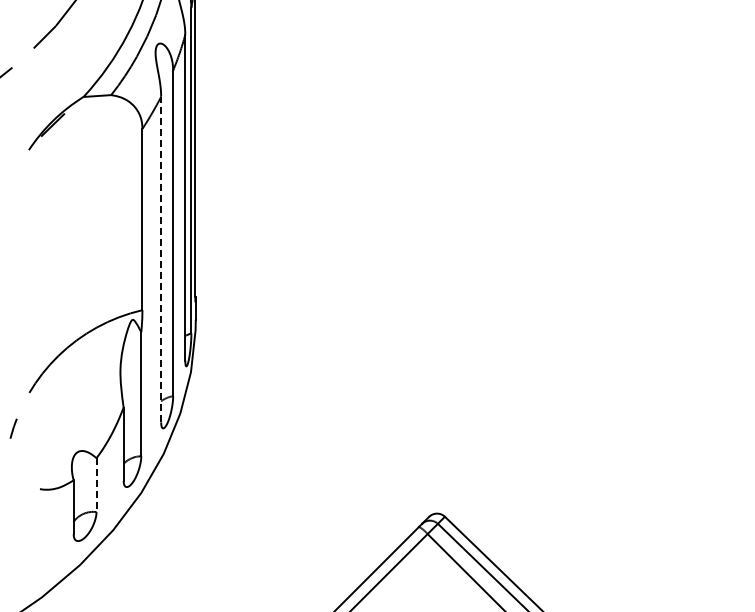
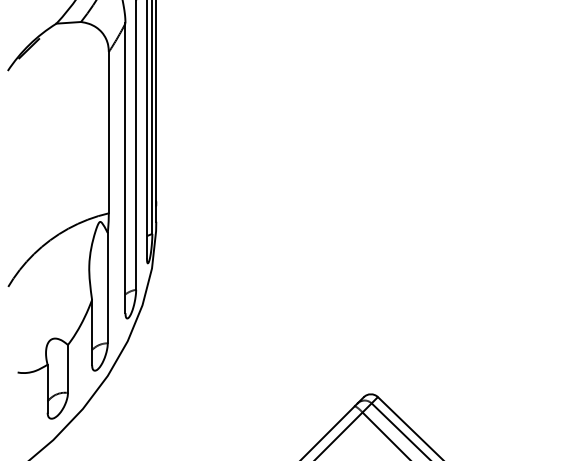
line: (161, 259) -> (125, 168), dashed -> solid
line: (96, 485) -> (67, 369), dashed -> solid

